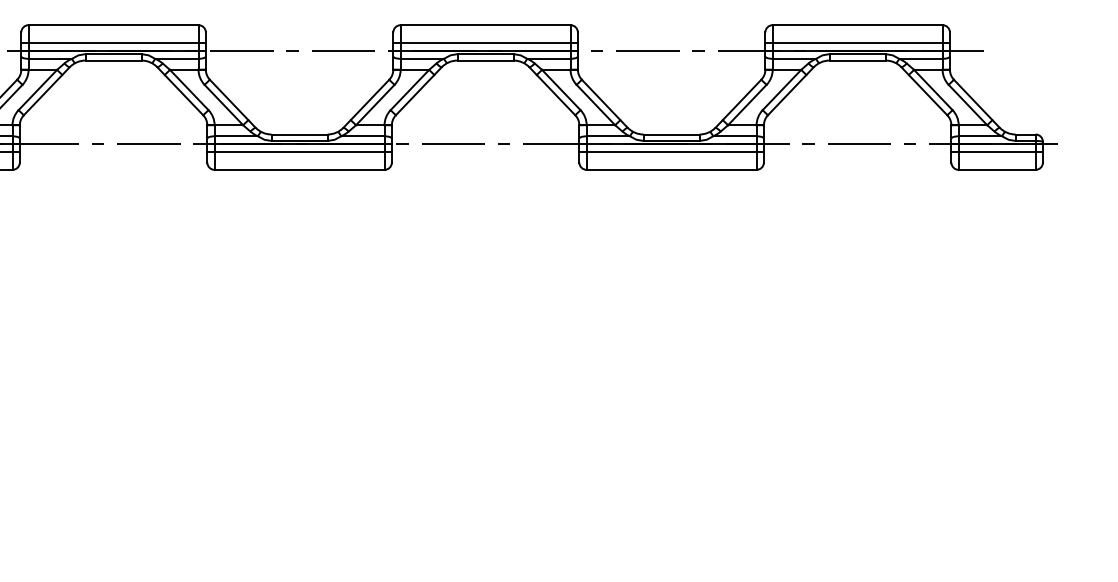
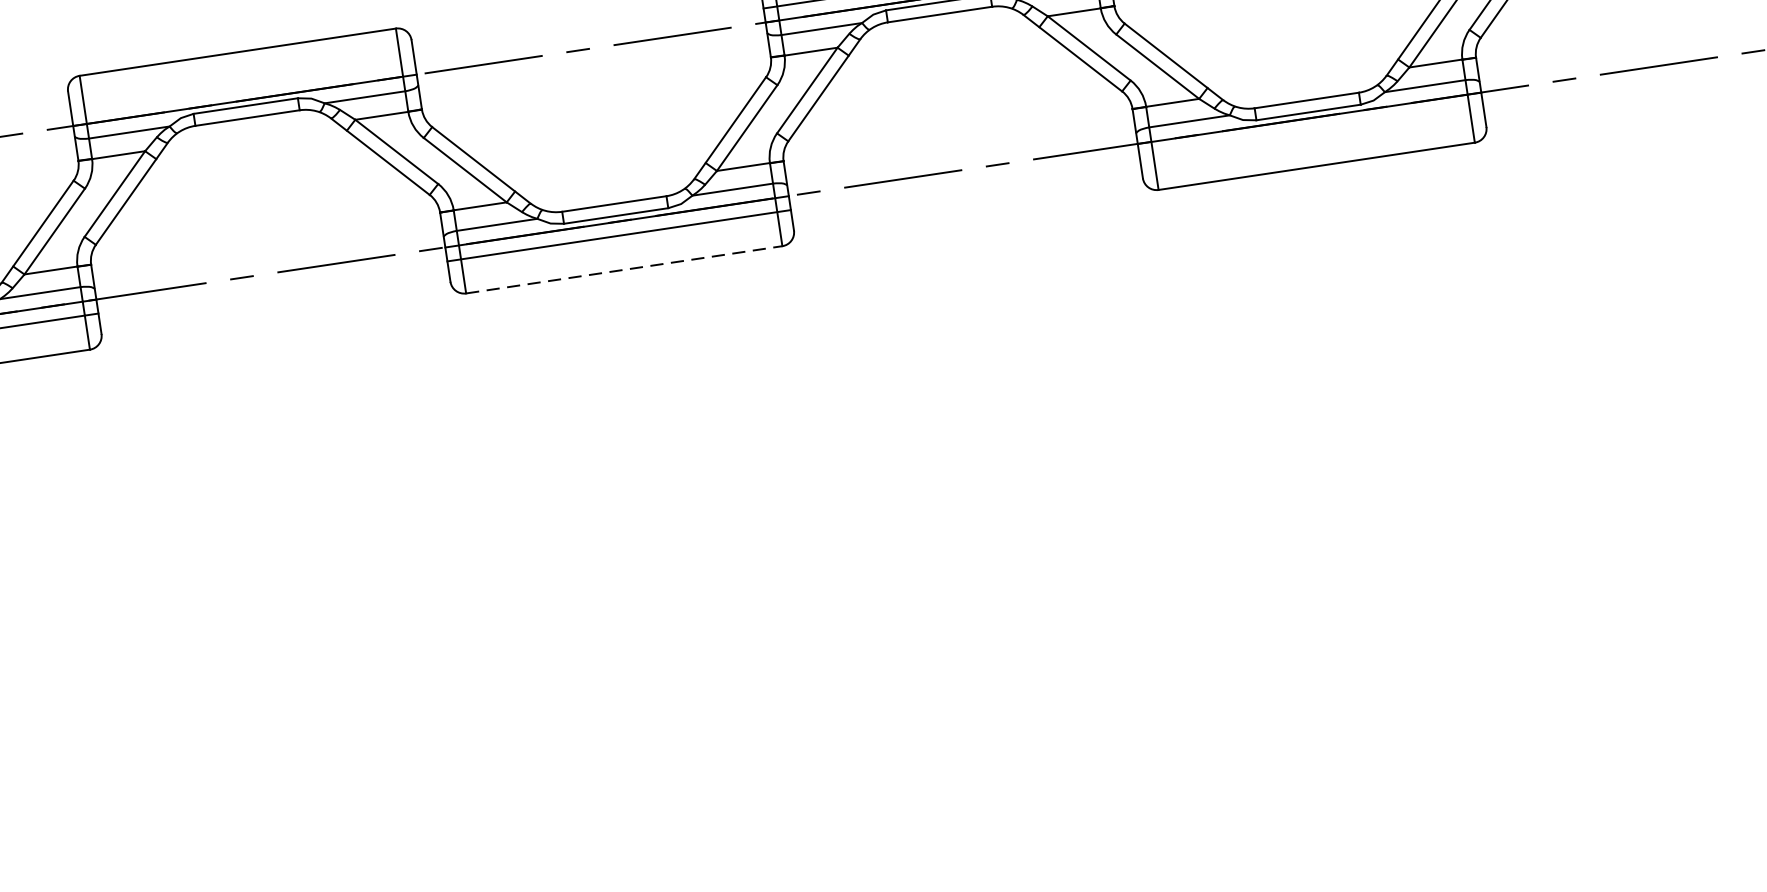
line: (113, 43) -> (242, 86), removed
line: (671, 151) -> (1311, 132), removed
line: (299, 169) -> (623, 269), solid -> dashed

